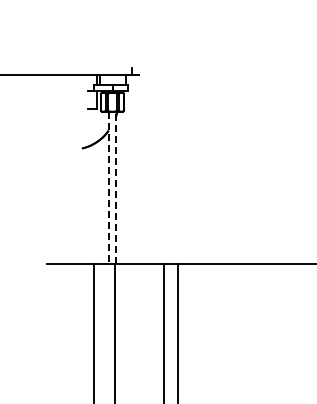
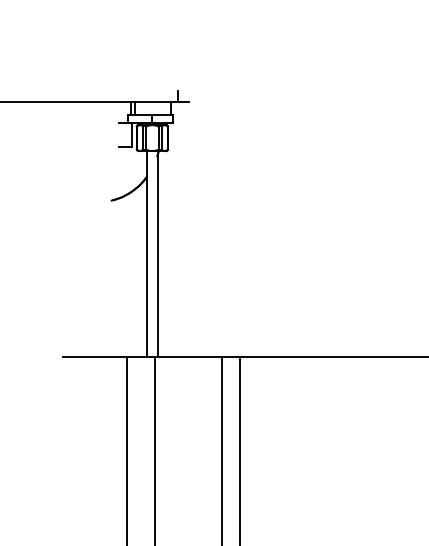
line: (116, 187) -> (157, 253), dashed -> solid
line: (108, 188) -> (146, 254), dashed -> solid

